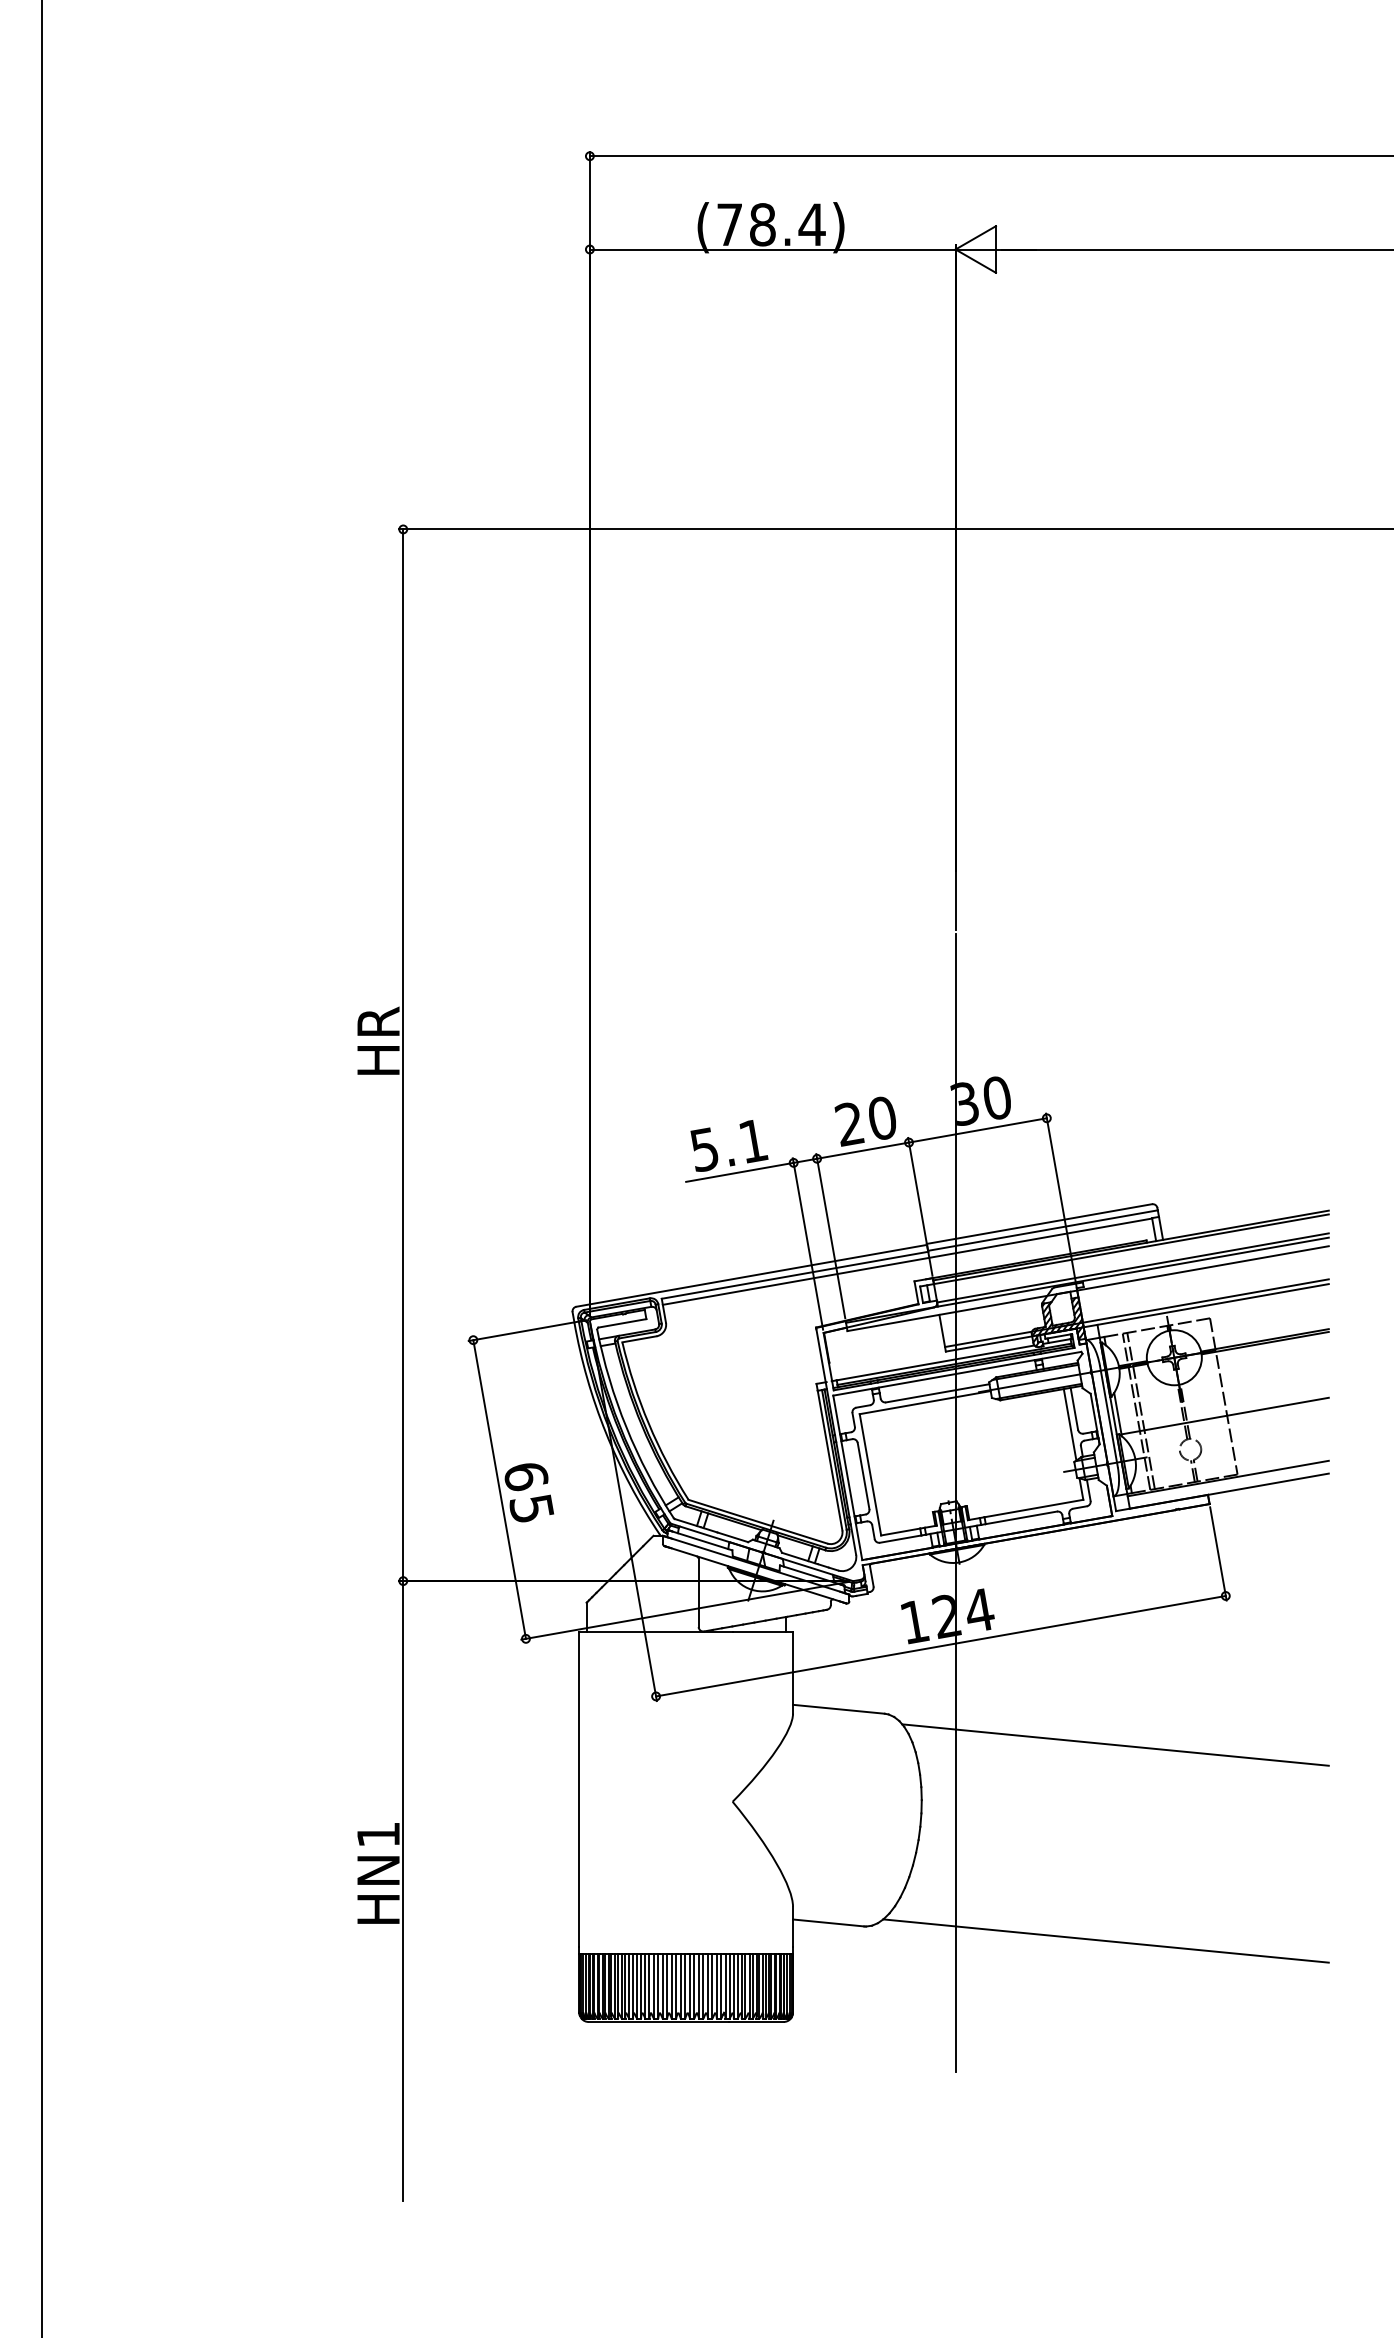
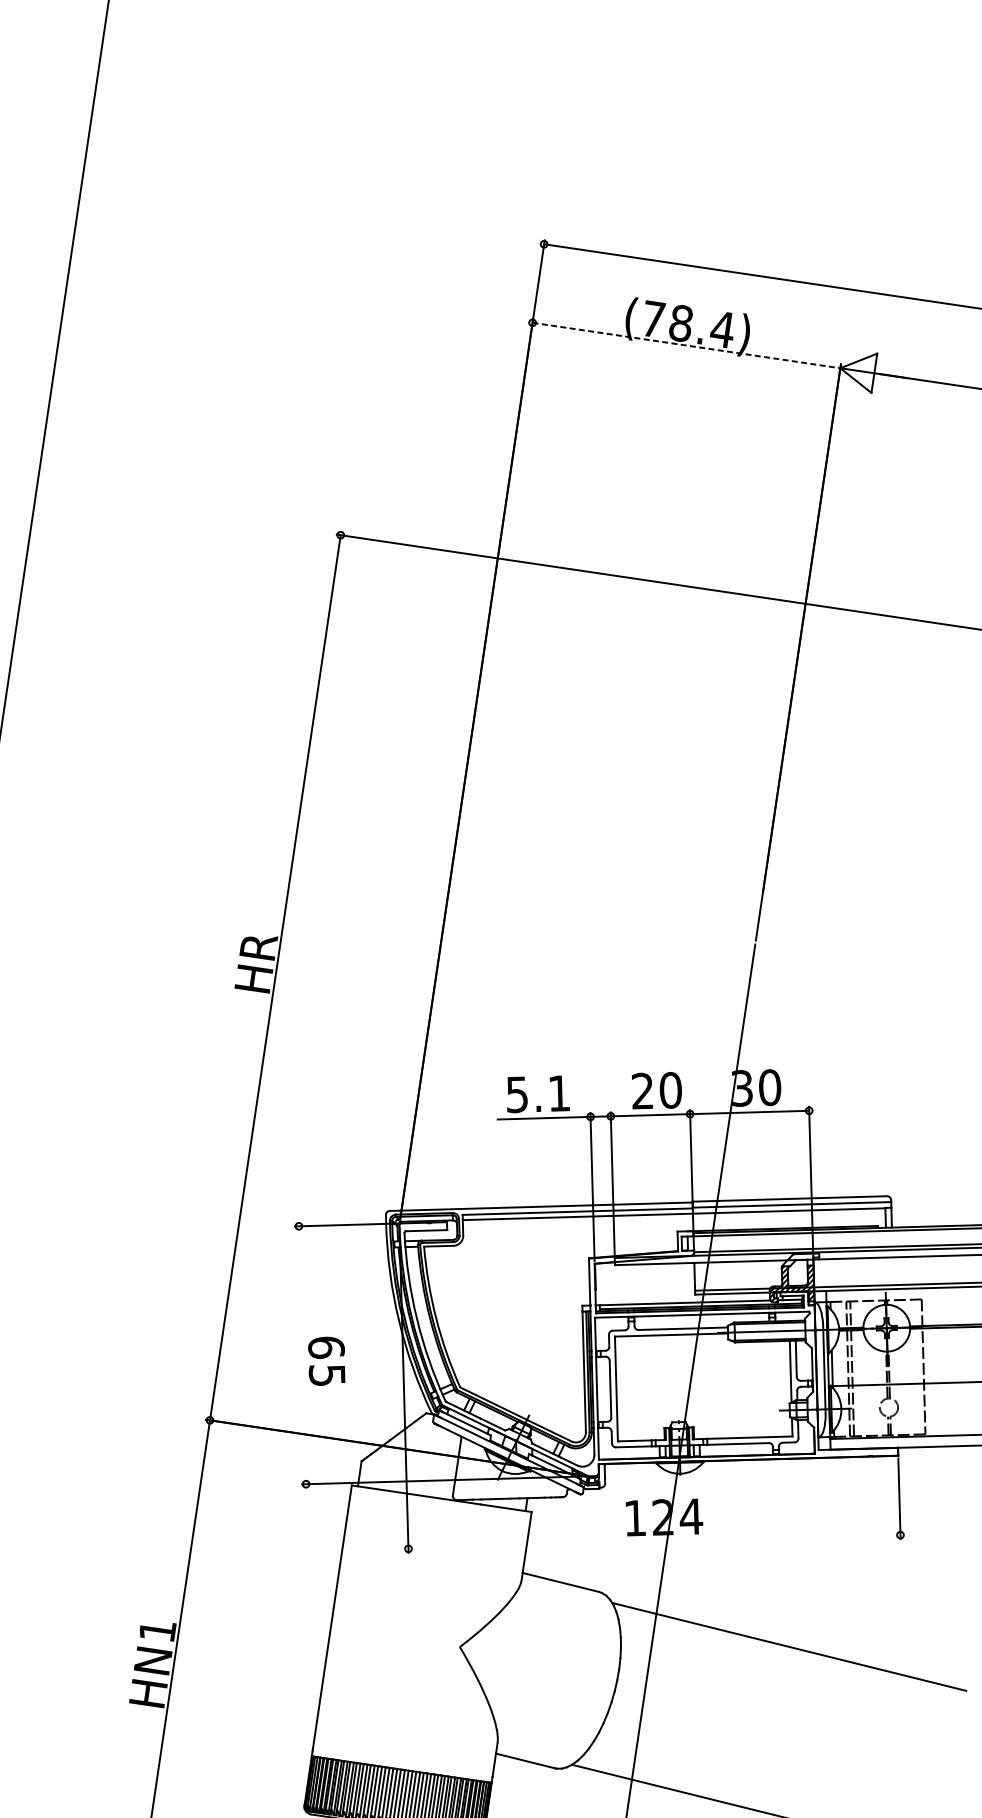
line: (772, 249) -> (686, 345), solid -> dashed
line: (499, 1489) -> (302, 1355), removed
line: (940, 1645) -> (654, 1541), removed

